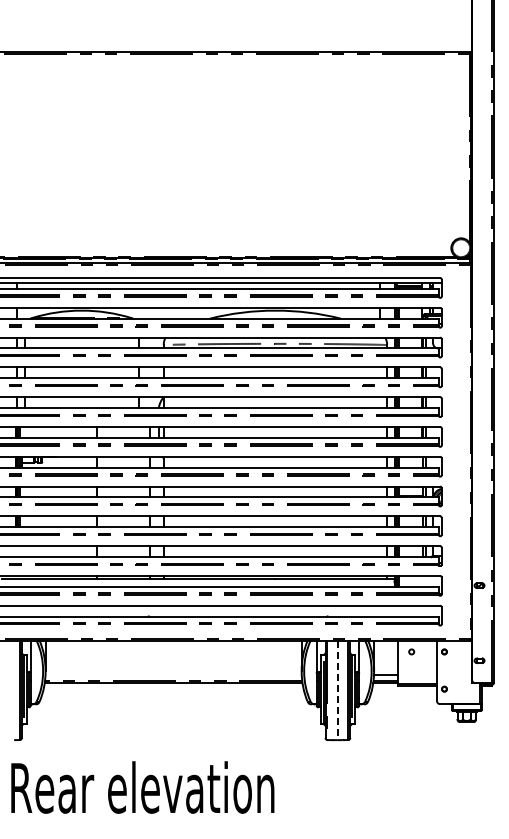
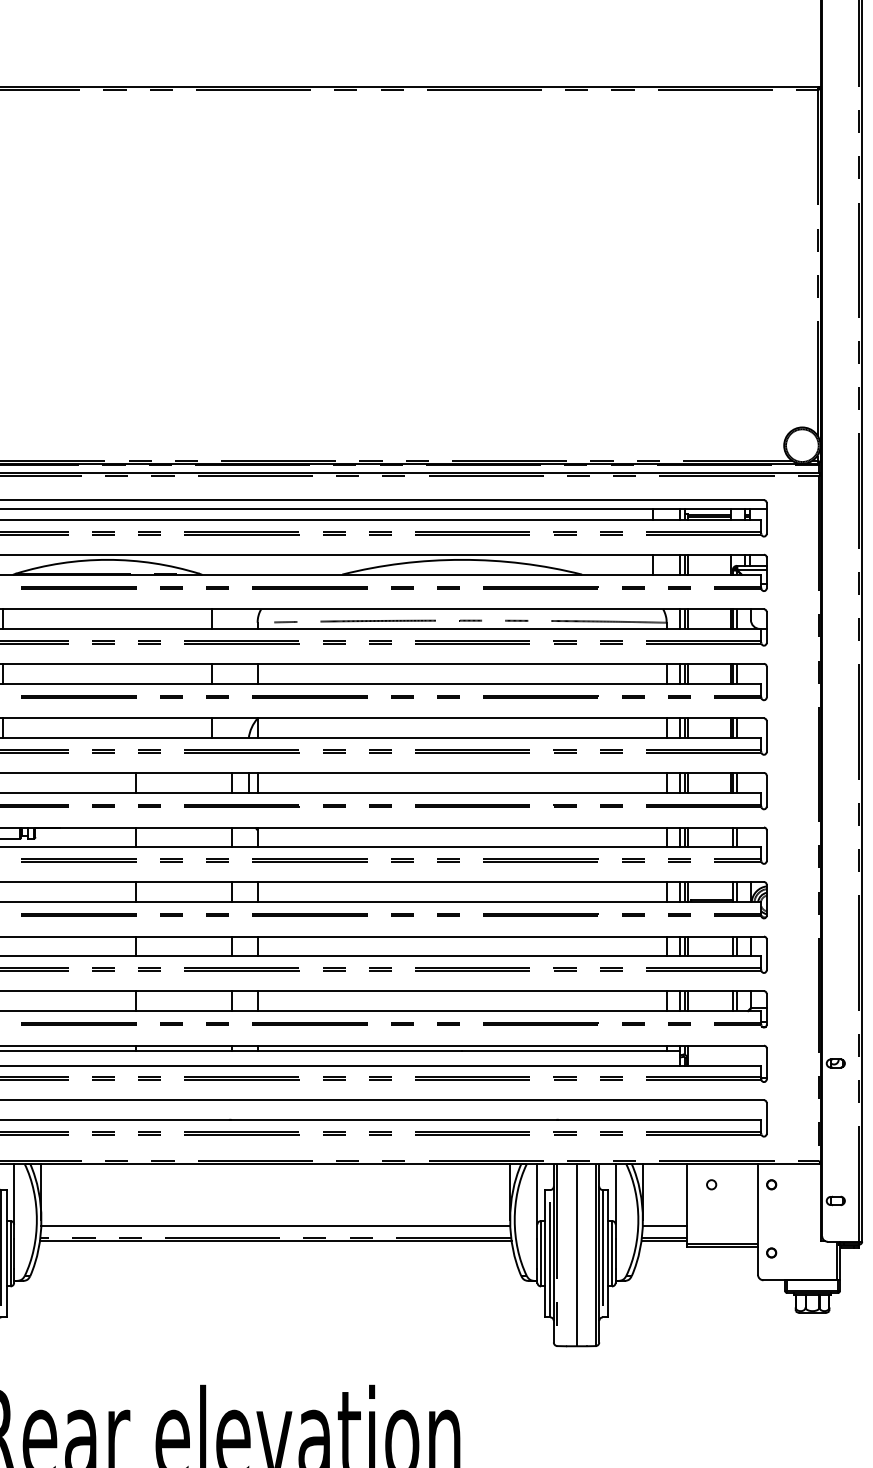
line: (173, 674) -> (275, 1226), added
line: (337, 690) -> (575, 1255), dashed -> solid

